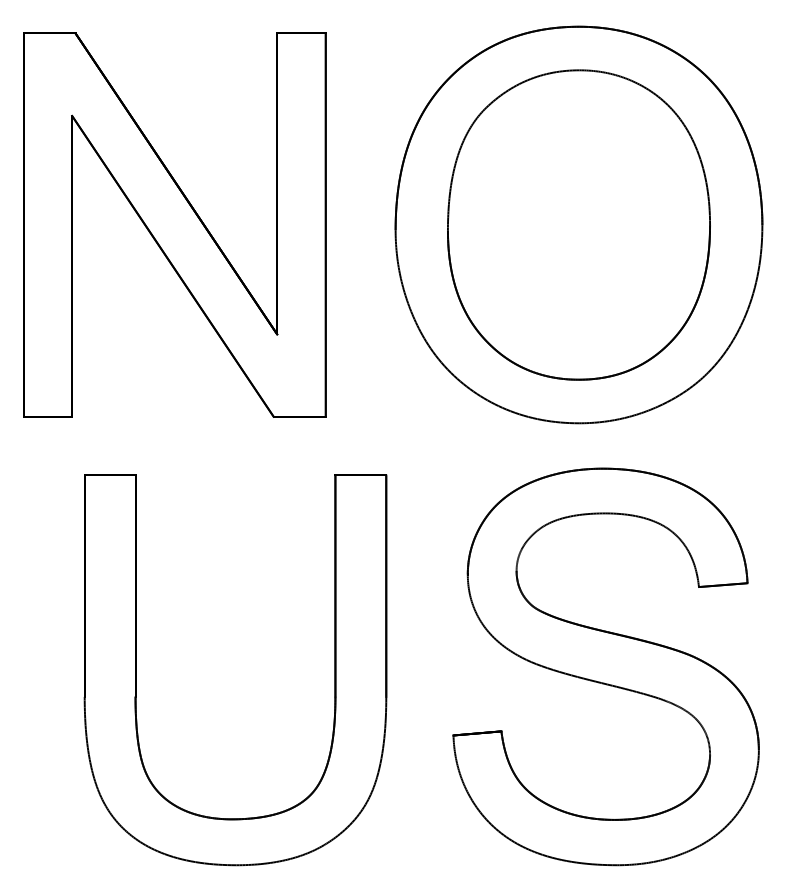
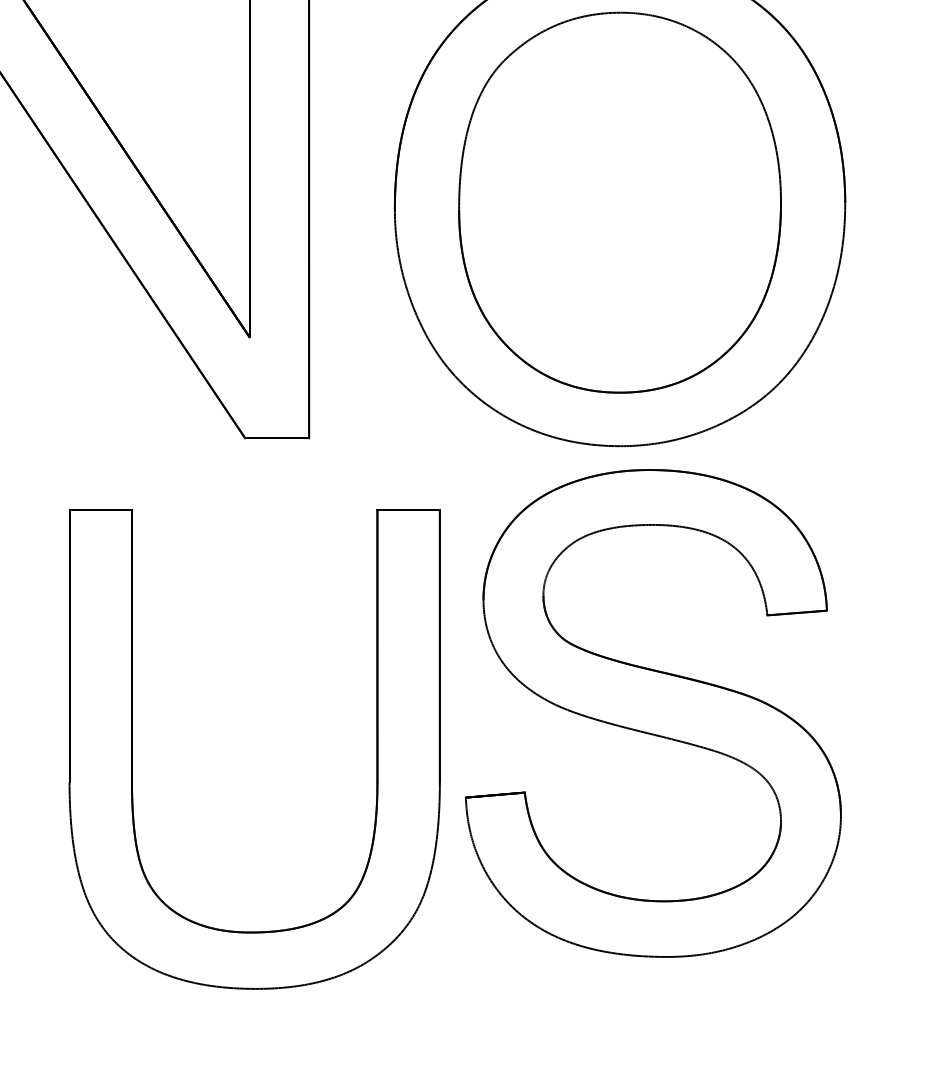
part: (605, 666) -> (652, 712), moved
part: (136, 670) -> (133, 749), moved

